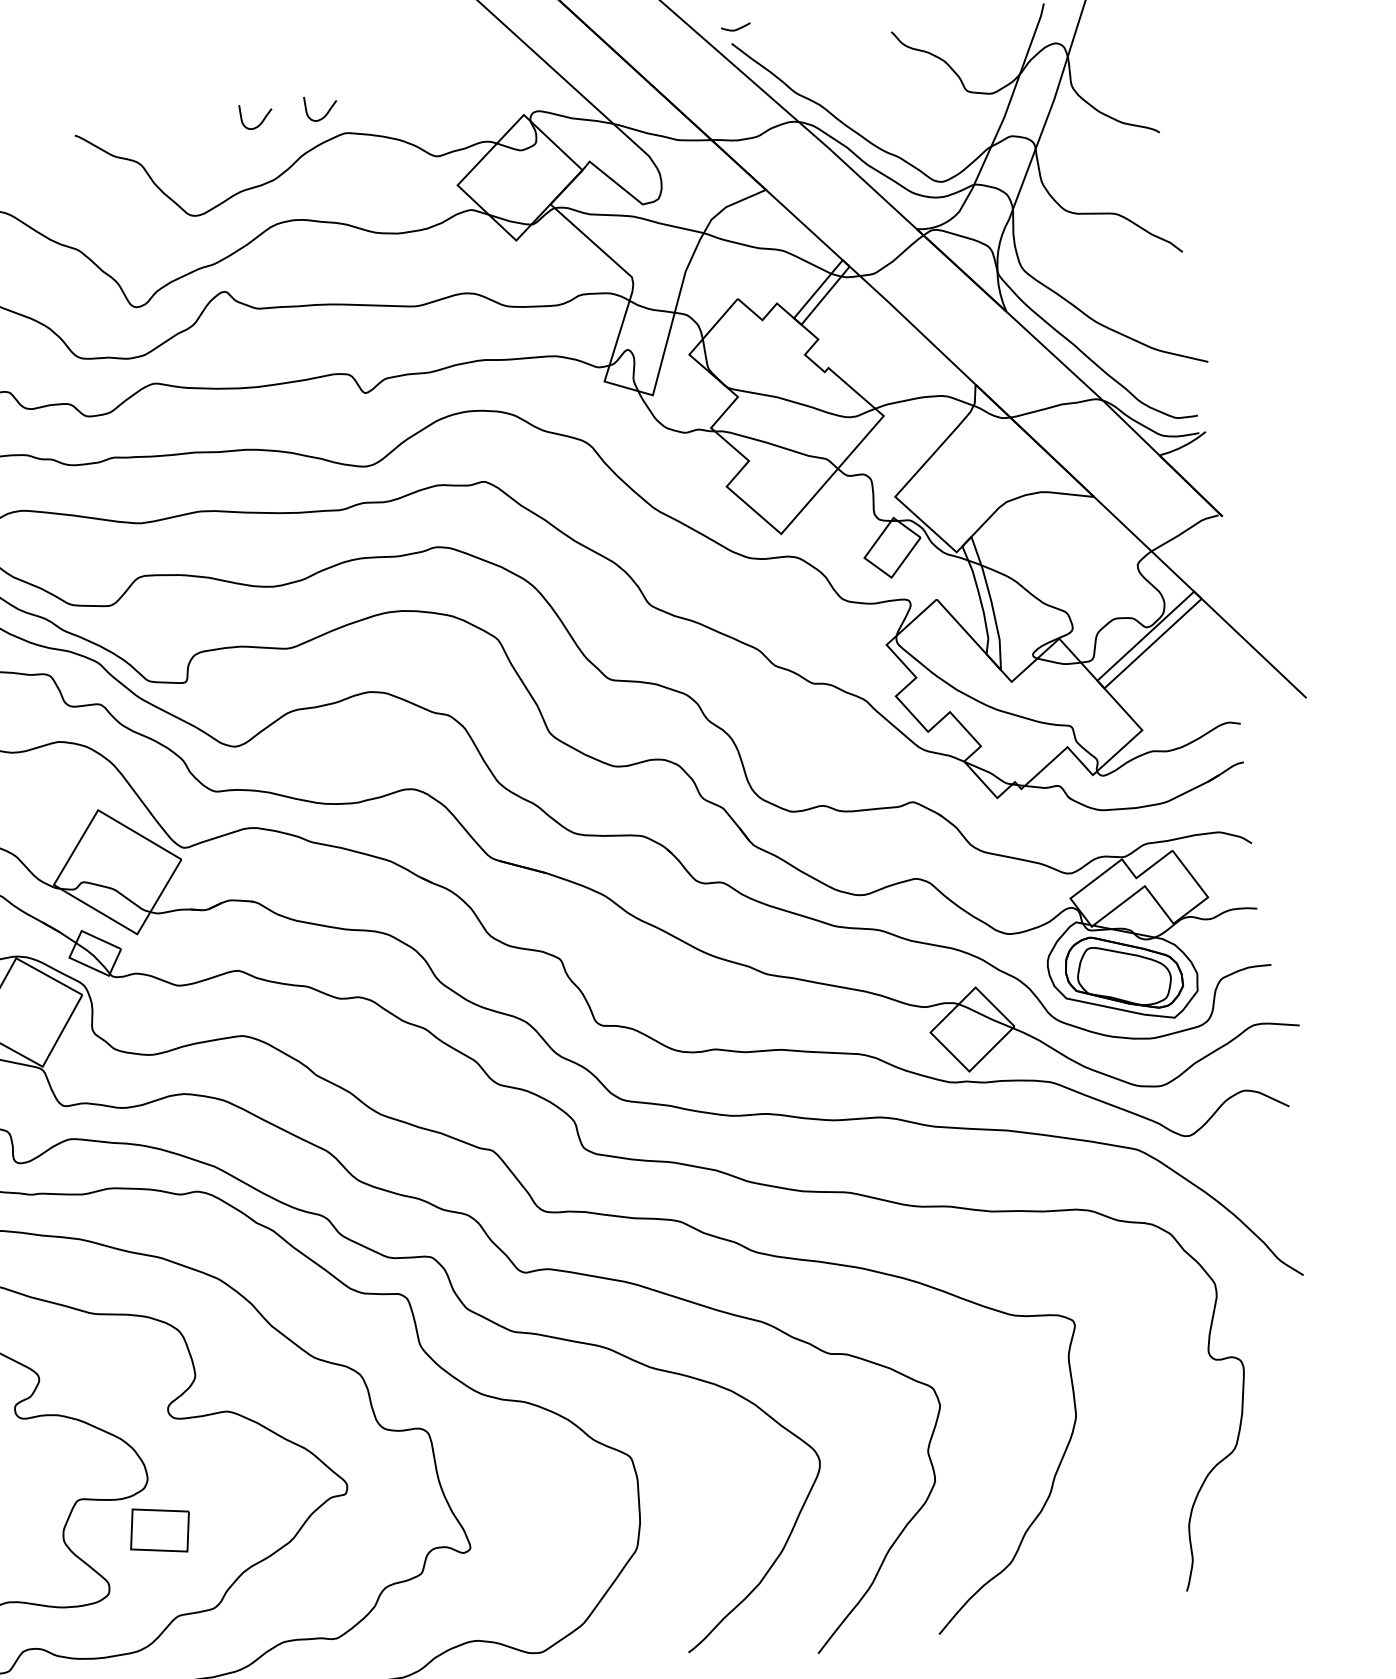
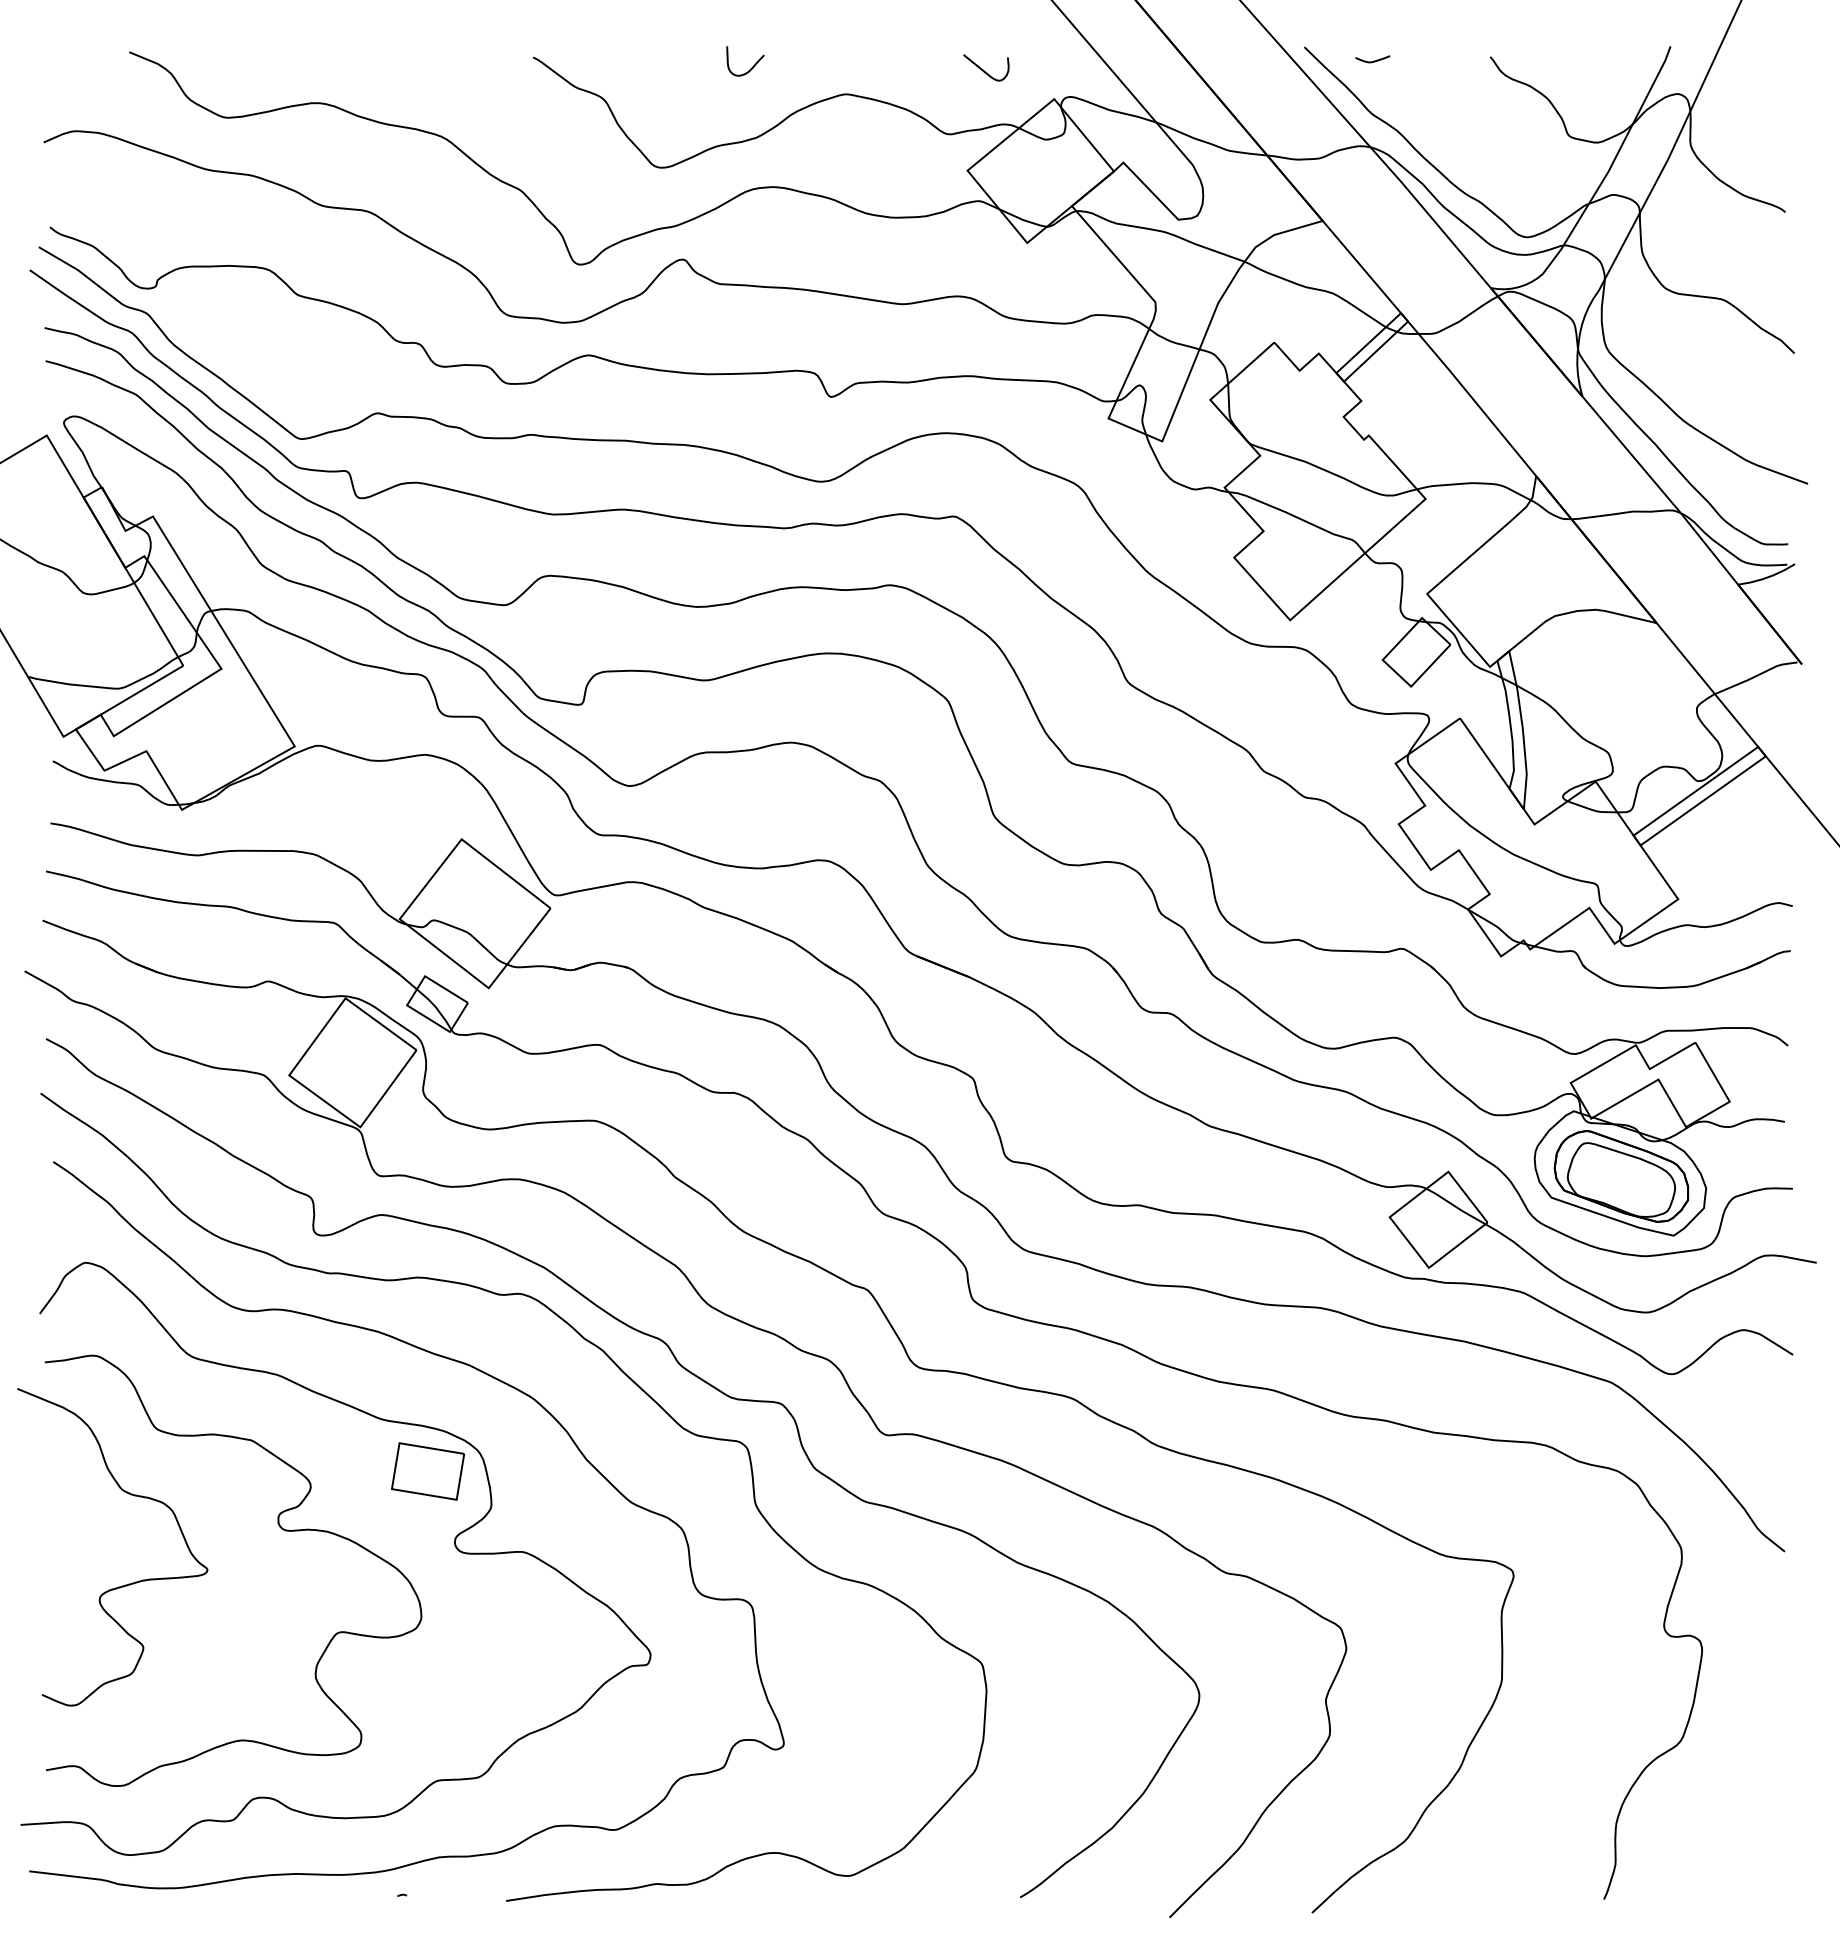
curve: (736, 28) -> (1373, 60), moved
curve: (460, 97) -> (983, 69), added
curve: (327, 112) -> (827, 67), removed
part: (160, 1530) -> (428, 1471), moved

